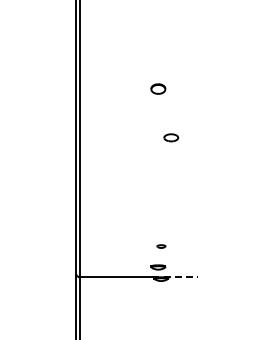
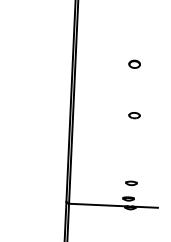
part: (171, 137) -> (134, 115), moved
part: (161, 246) -> (131, 183), size x1.67
line: (180, 277) -> (144, 207), dashed -> solid

